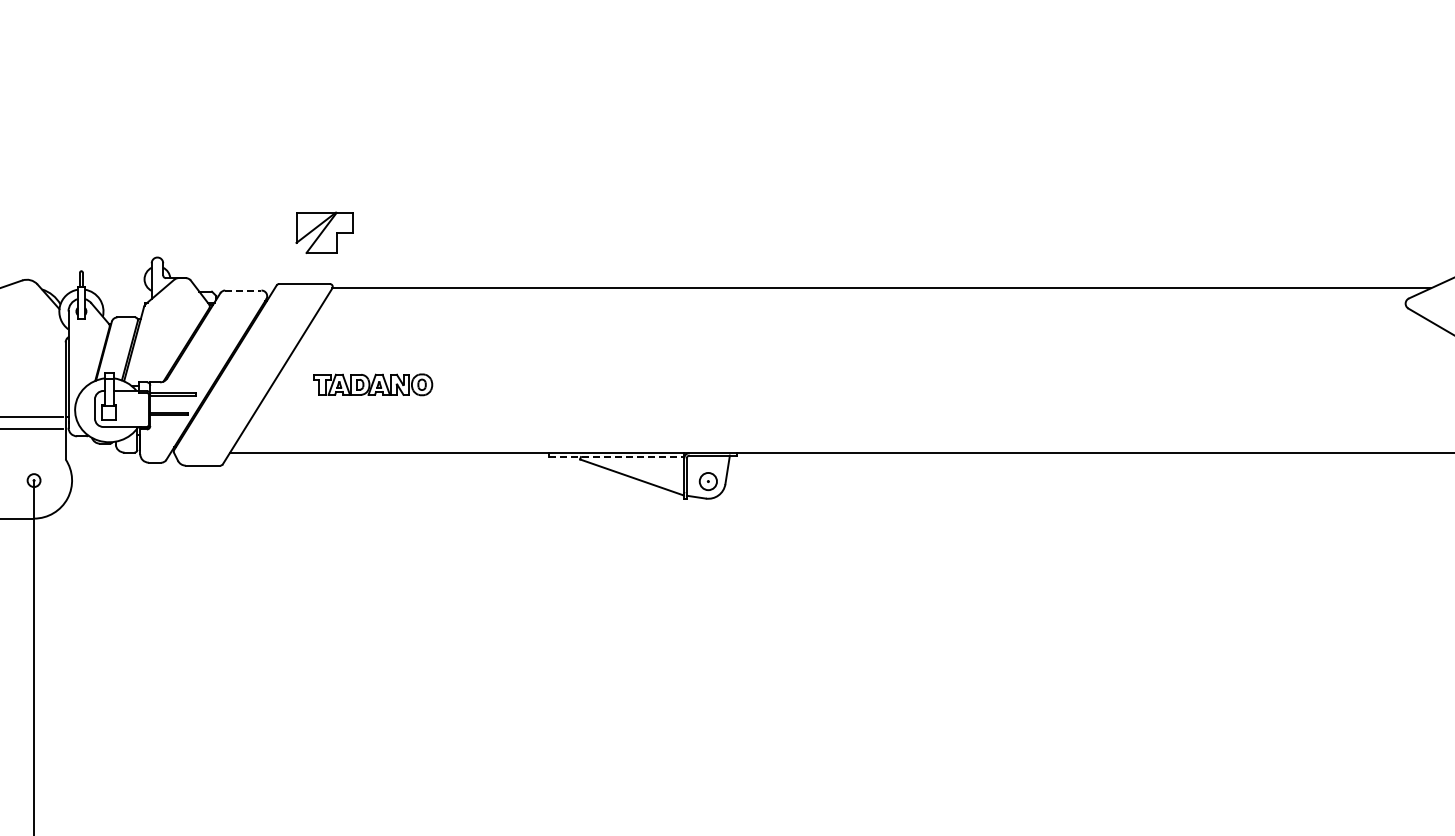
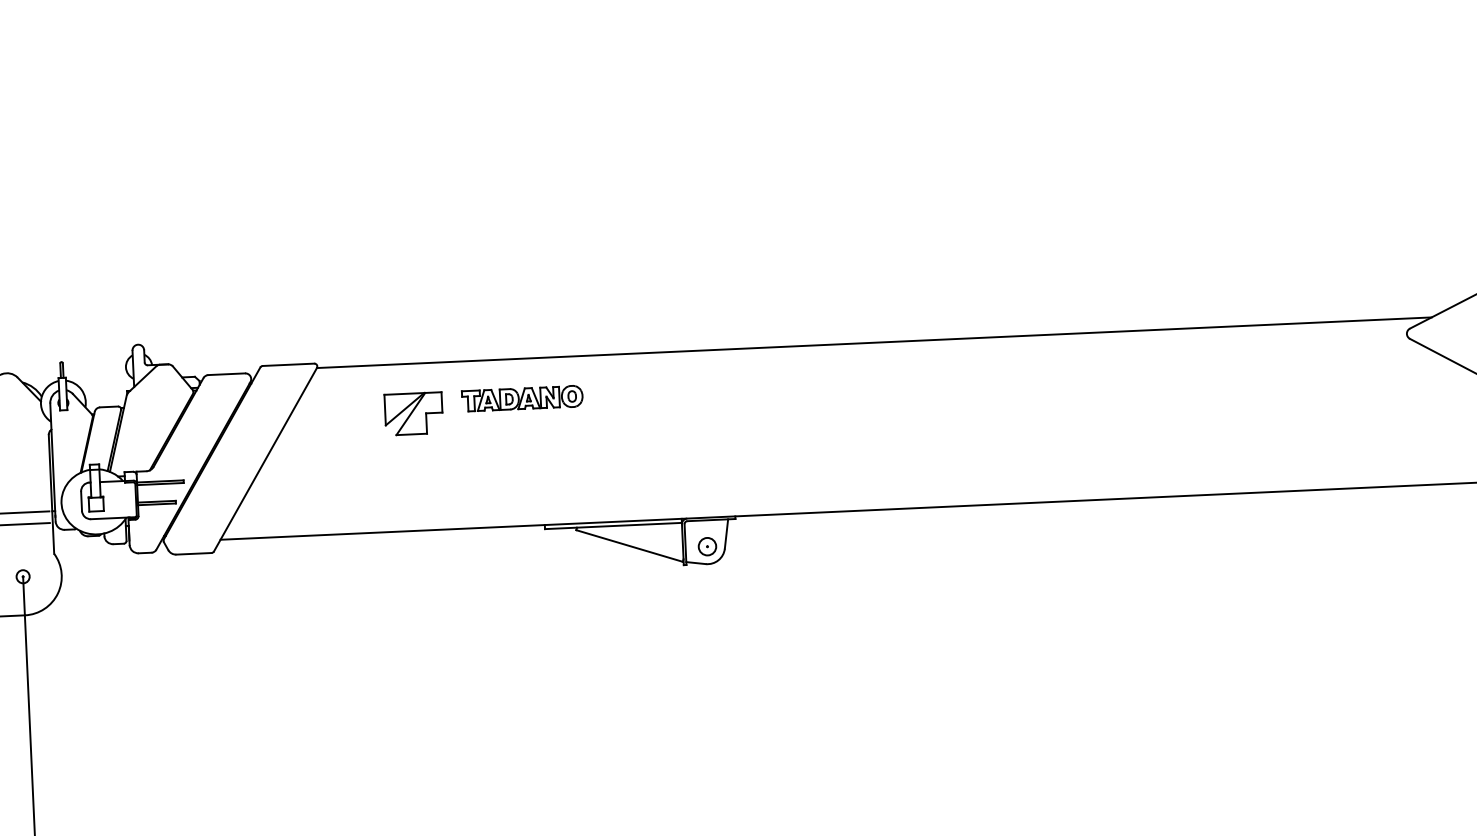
part: (324, 232) -> (413, 413), moved
line: (243, 290) -> (226, 374), dashed -> solid
part: (373, 384) -> (522, 398), moved
line: (617, 457) -> (614, 526), dashed -> solid

